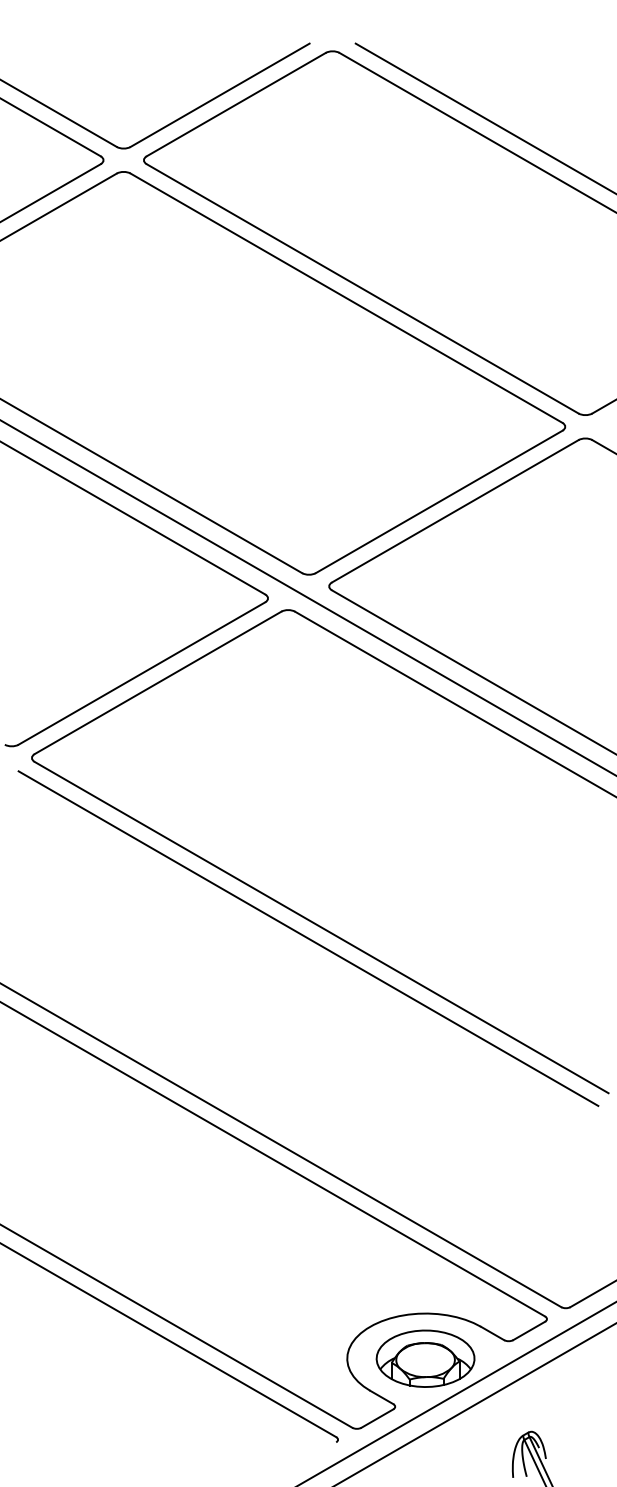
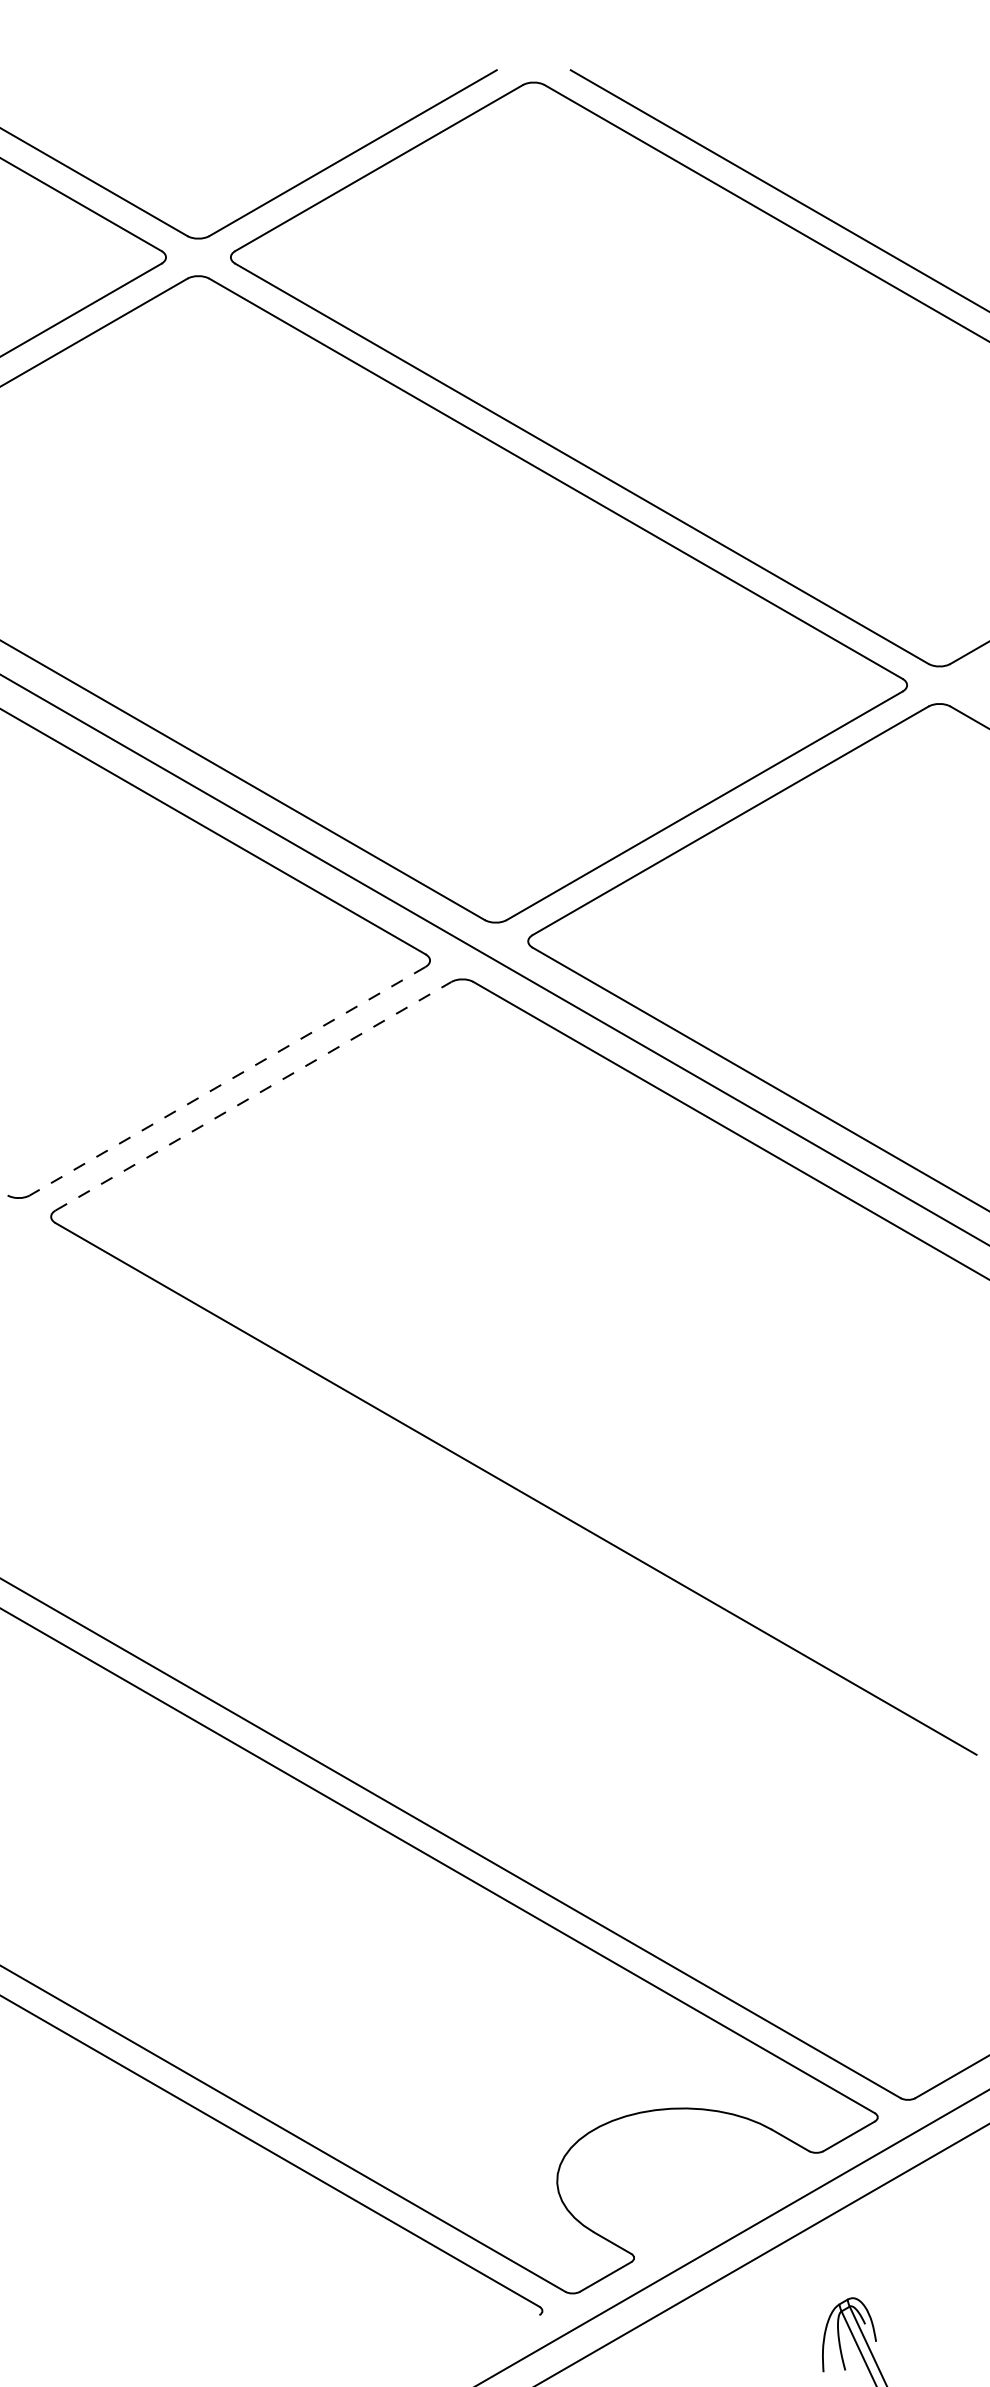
line: (141, 673) -> (226, 1081), solid -> dashed
line: (158, 682) -> (254, 1095), solid -> dashed
line: (308, 938) -> (495, 1506), removed
part: (425, 1358) -> (682, 2180), removed

